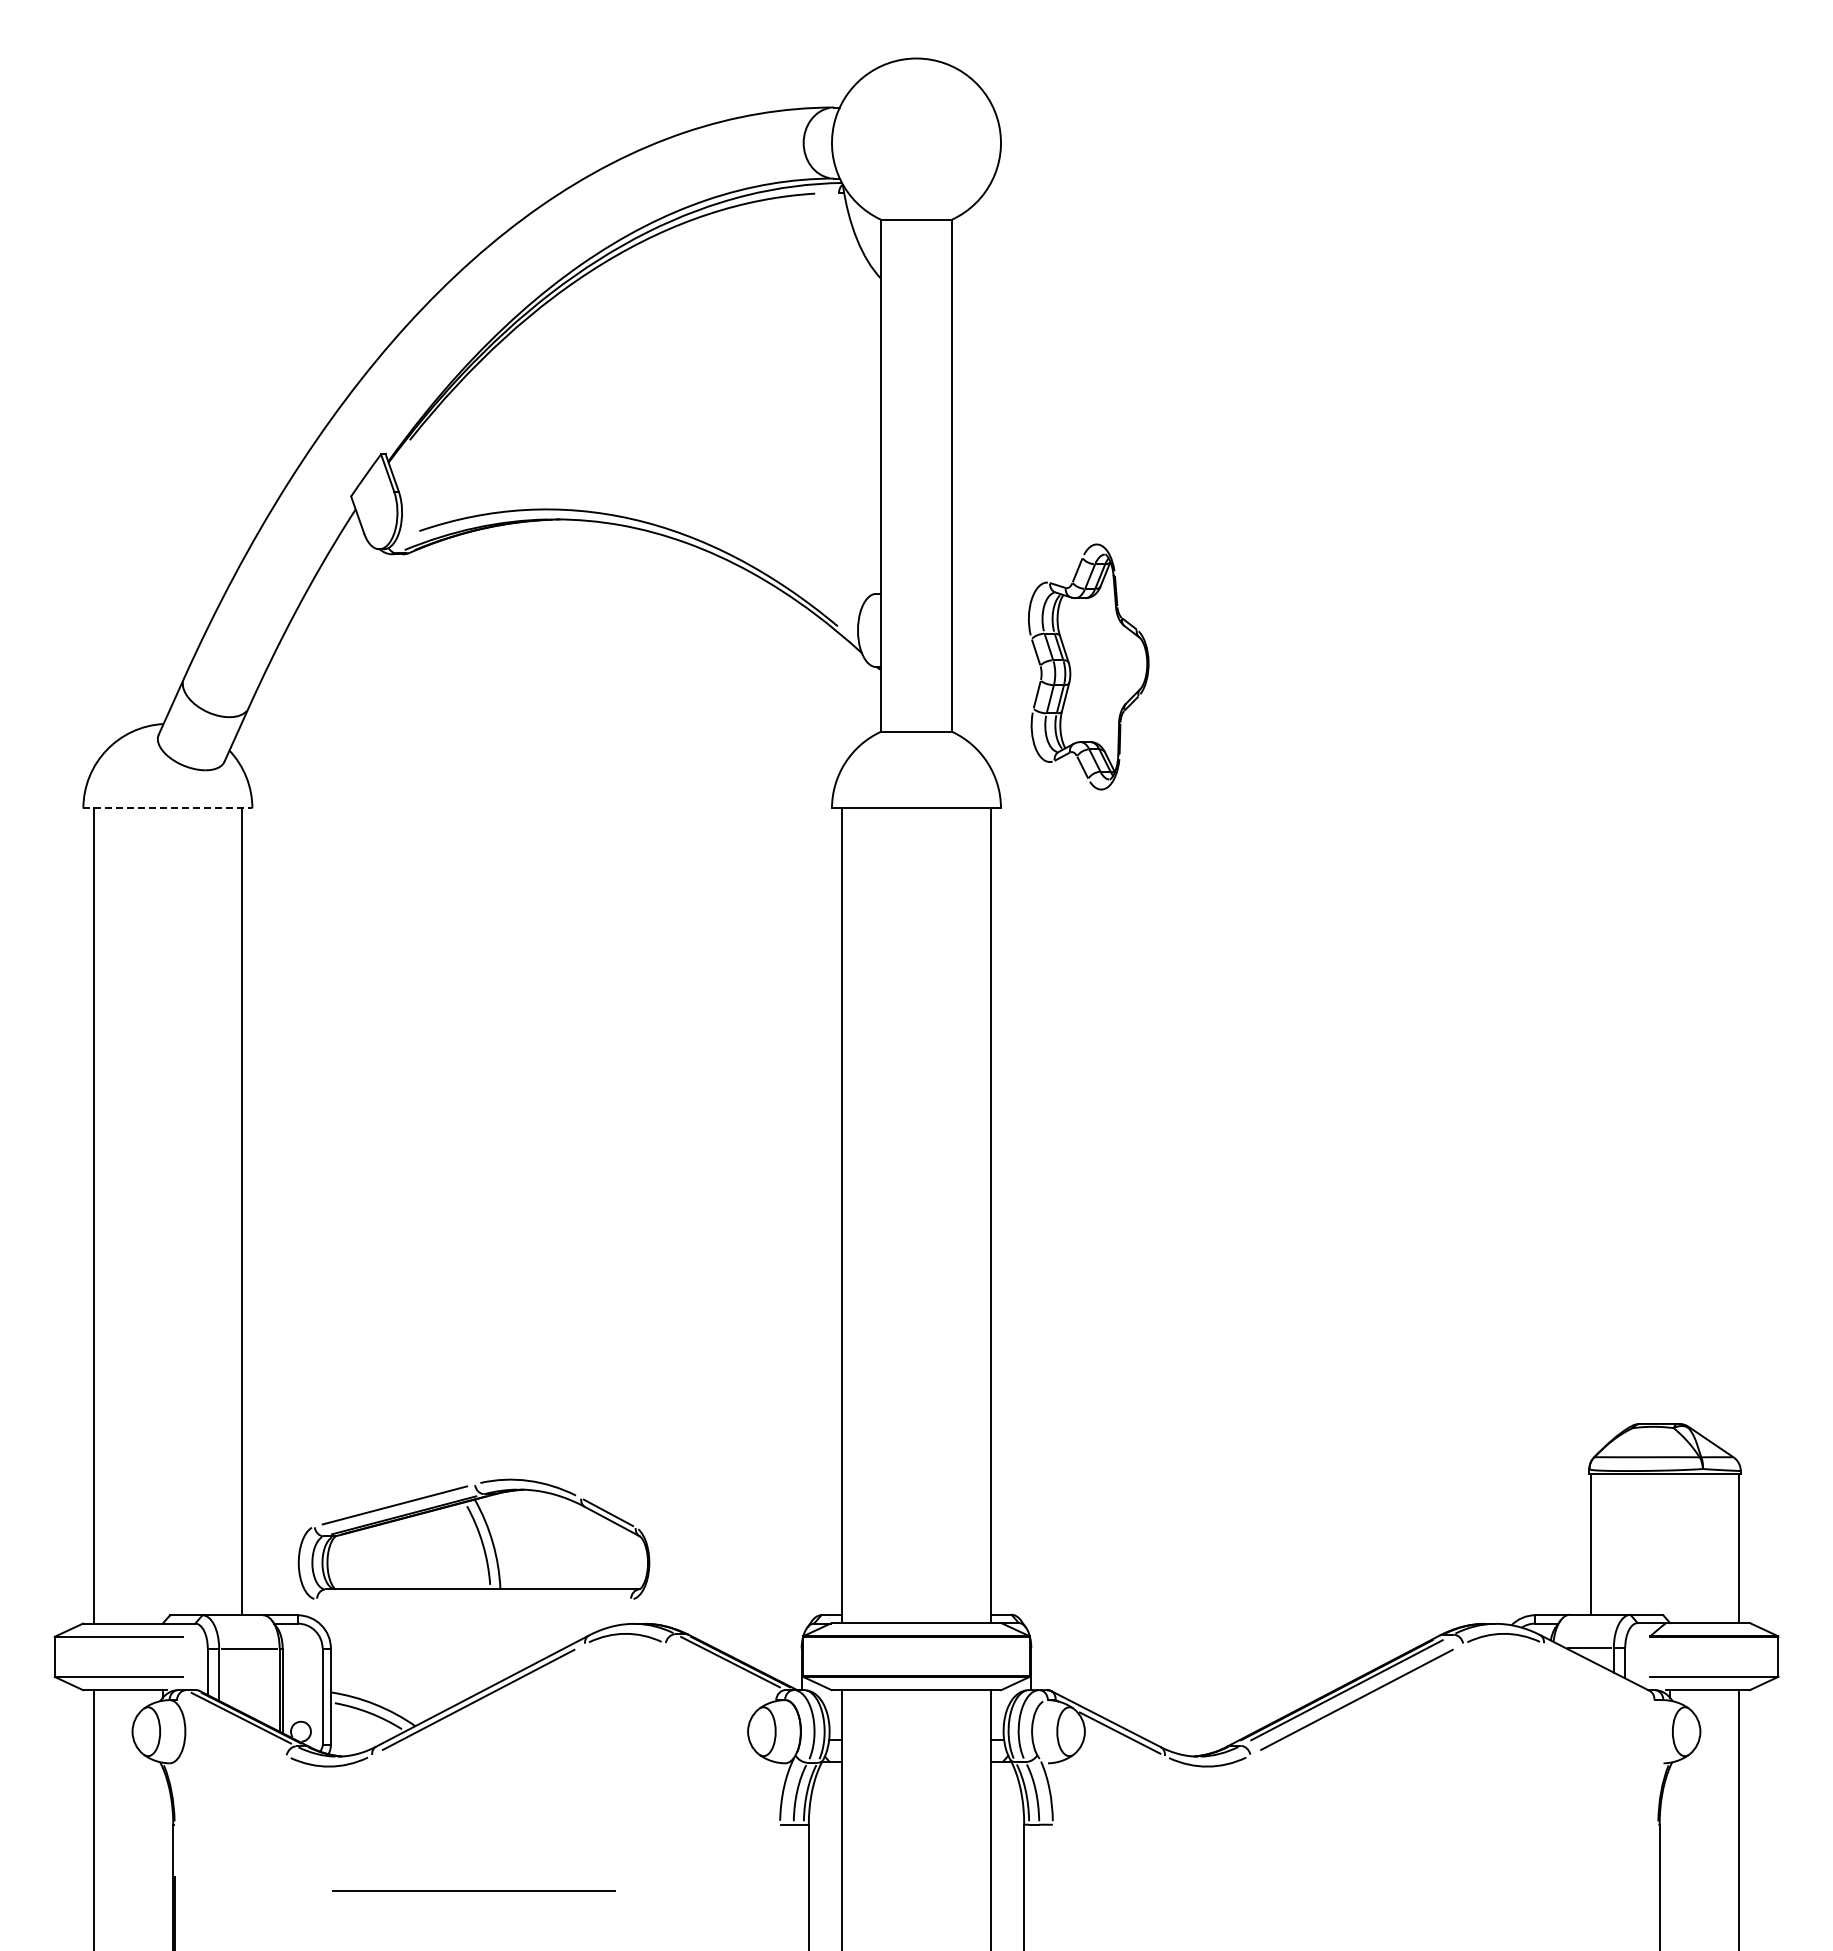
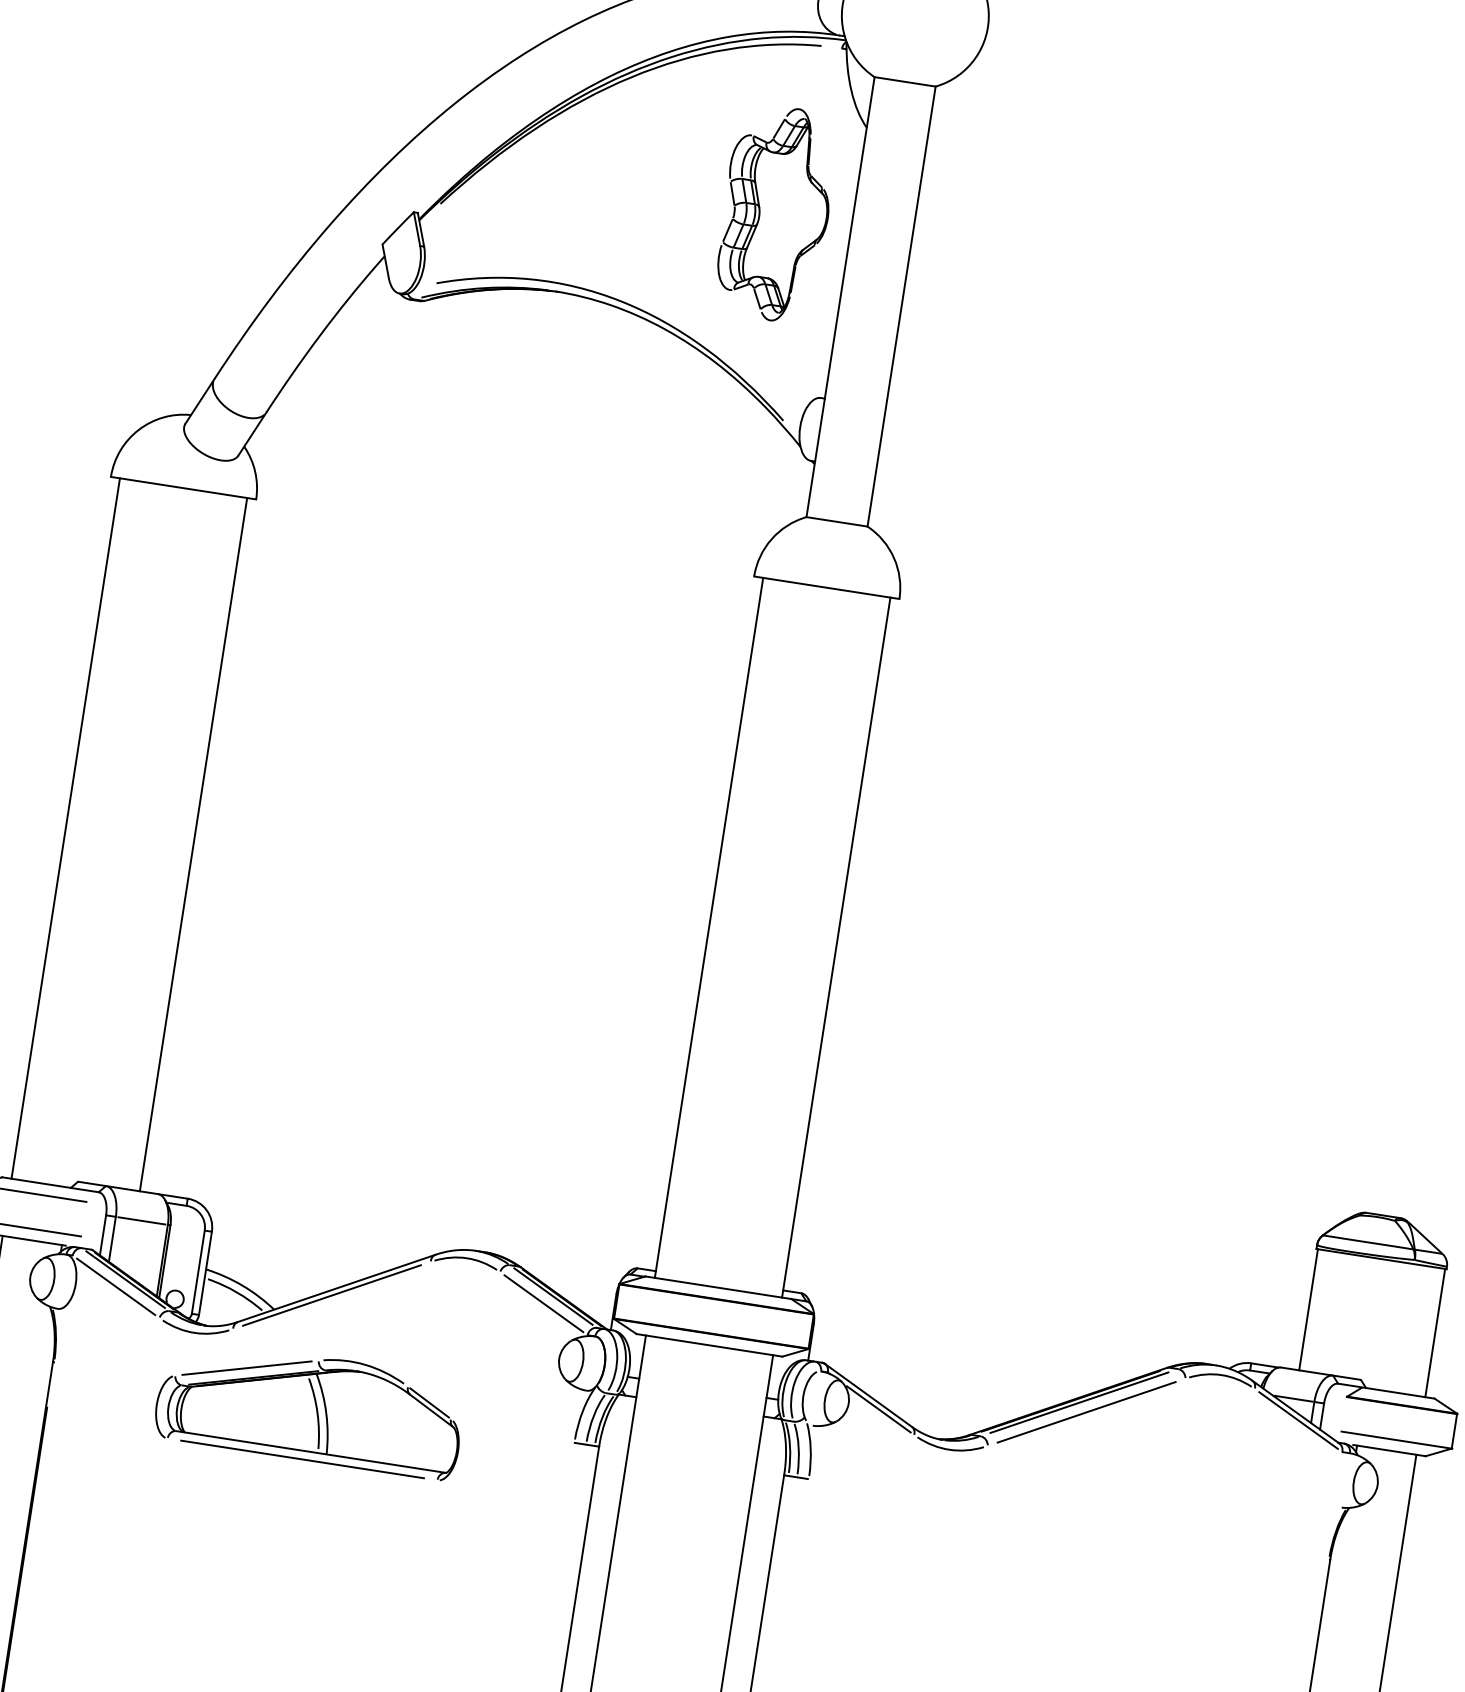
part: (1088, 666) -> (775, 212), moved
line: (167, 808) -> (183, 488), dashed -> solid
part: (473, 1538) -> (310, 1407), moved
line: (720, 1671) -> (543, 1303), added
line: (1598, 1671) -> (1298, 1420), added
line: (231, 1727) -> (115, 1286), added

